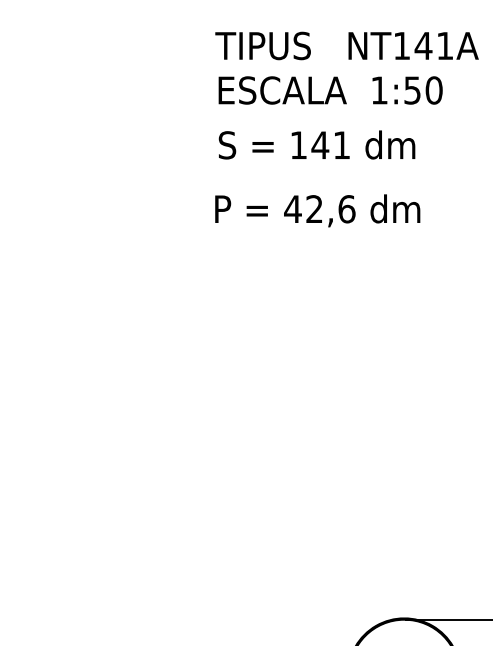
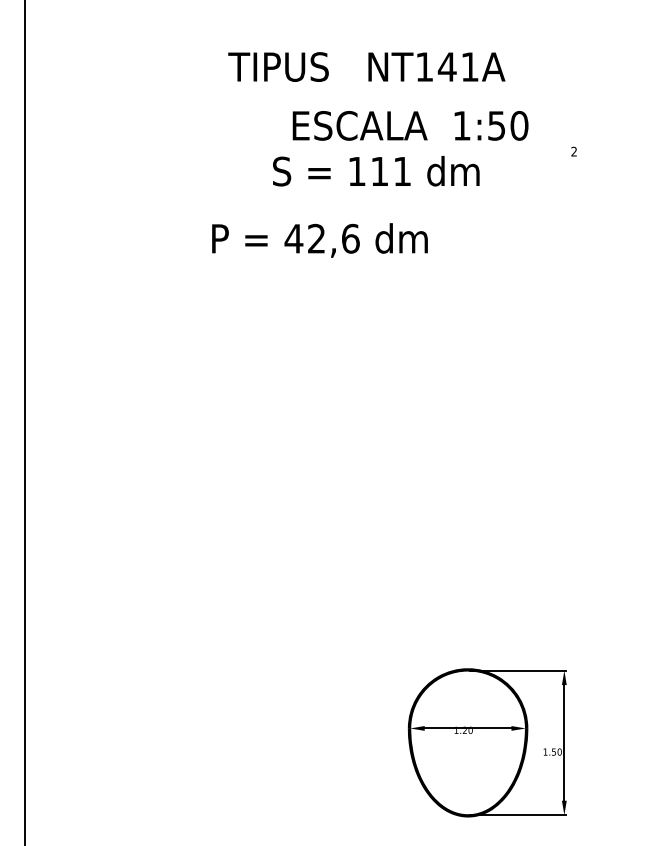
text: (346, 45) -> (366, 66), moved
text: (330, 90) -> (410, 125), moved
text: (320, 145) -> (379, 171), 141 -> 111
text: (317, 210) -> (319, 240), moved

